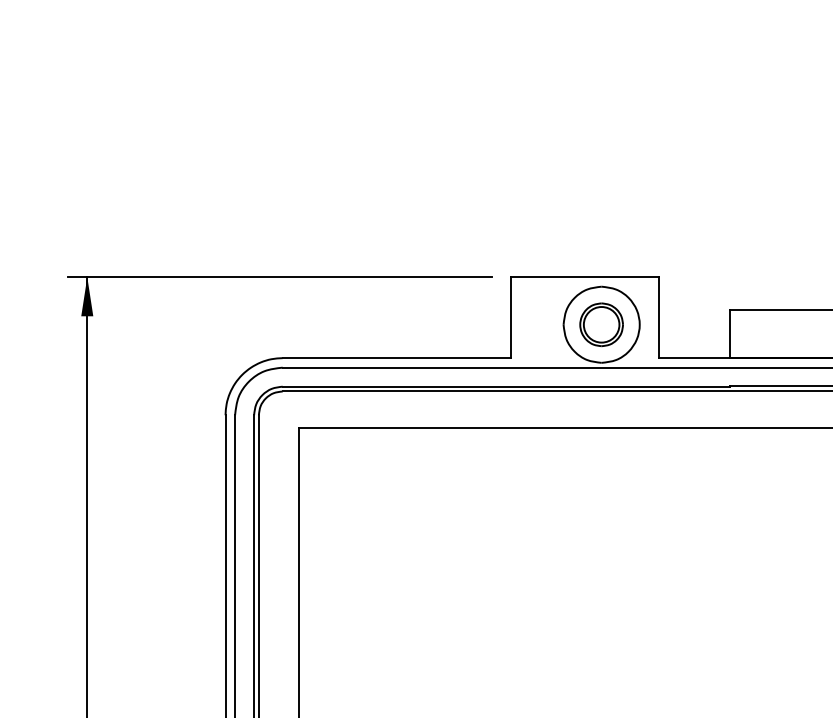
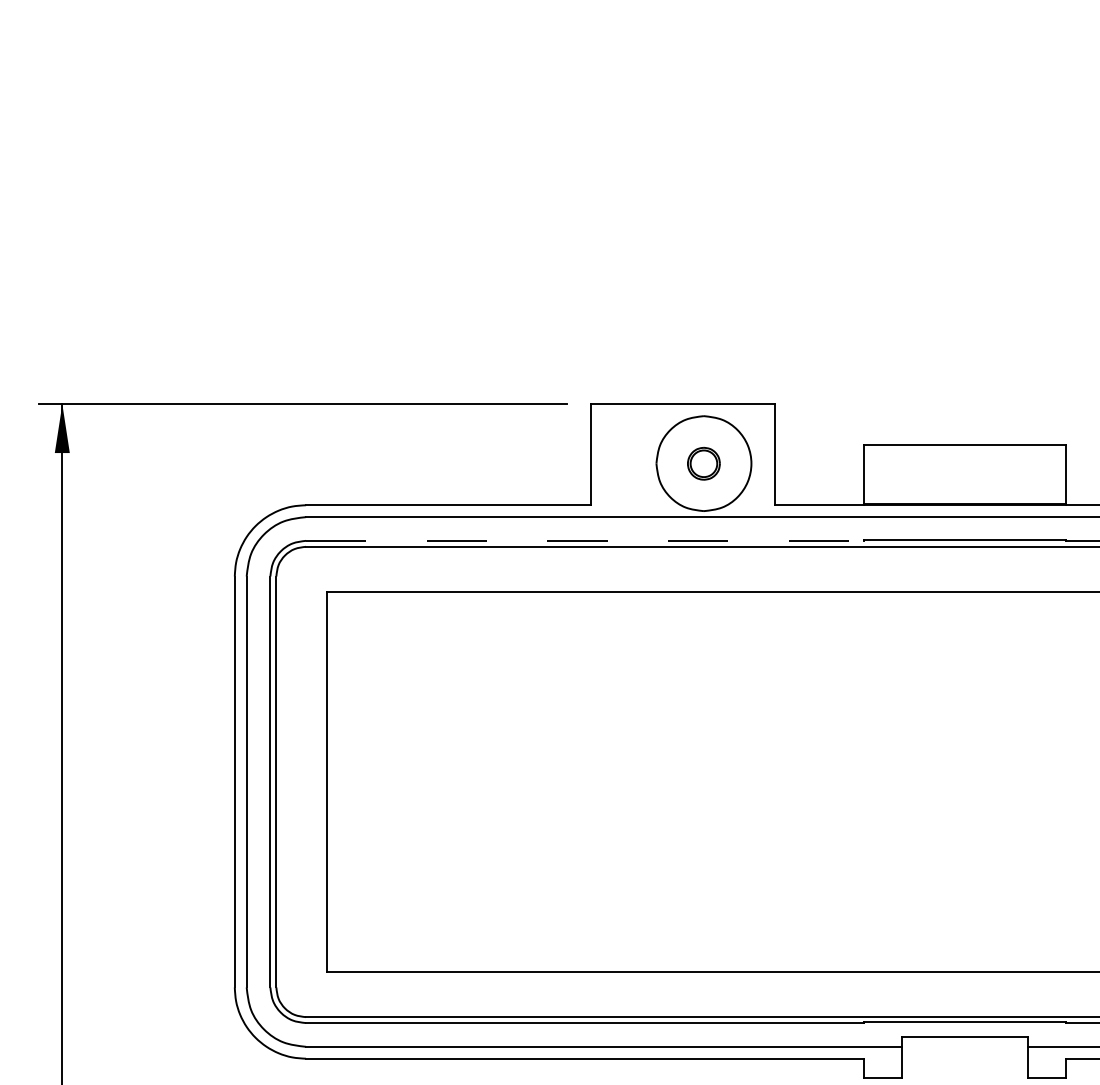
part: (601, 324) -> (703, 463), size x0.6
line: (506, 386) -> (585, 540), solid -> dashed

